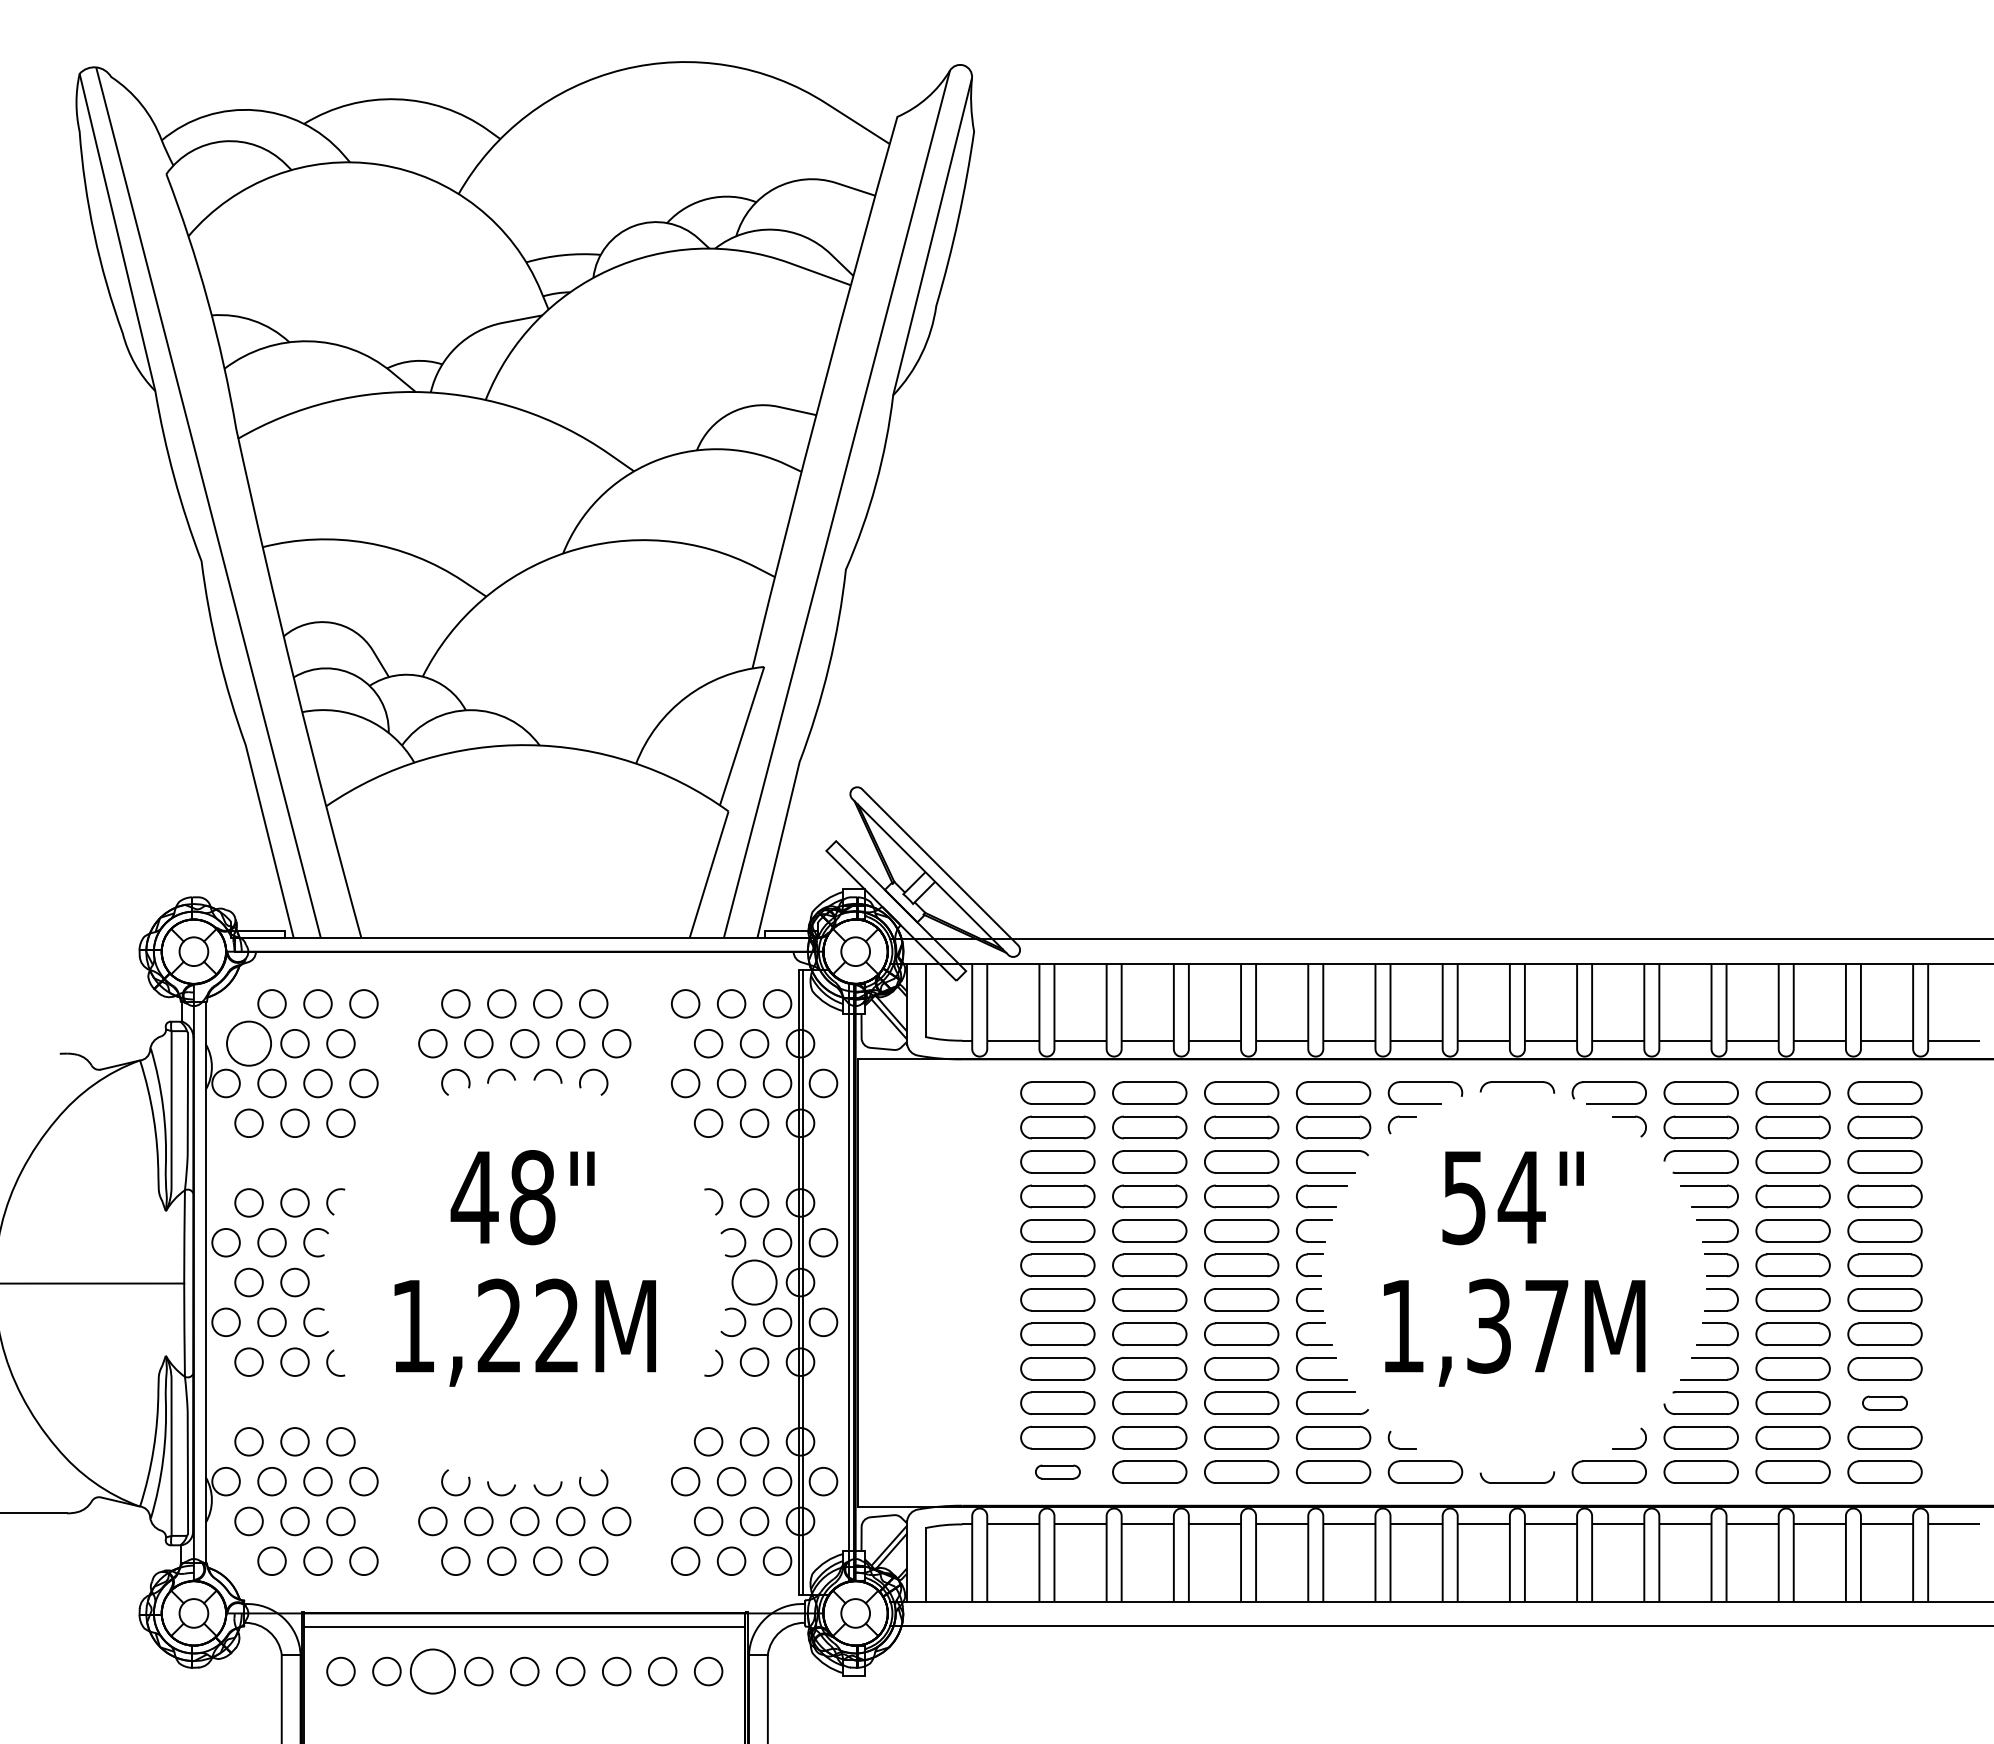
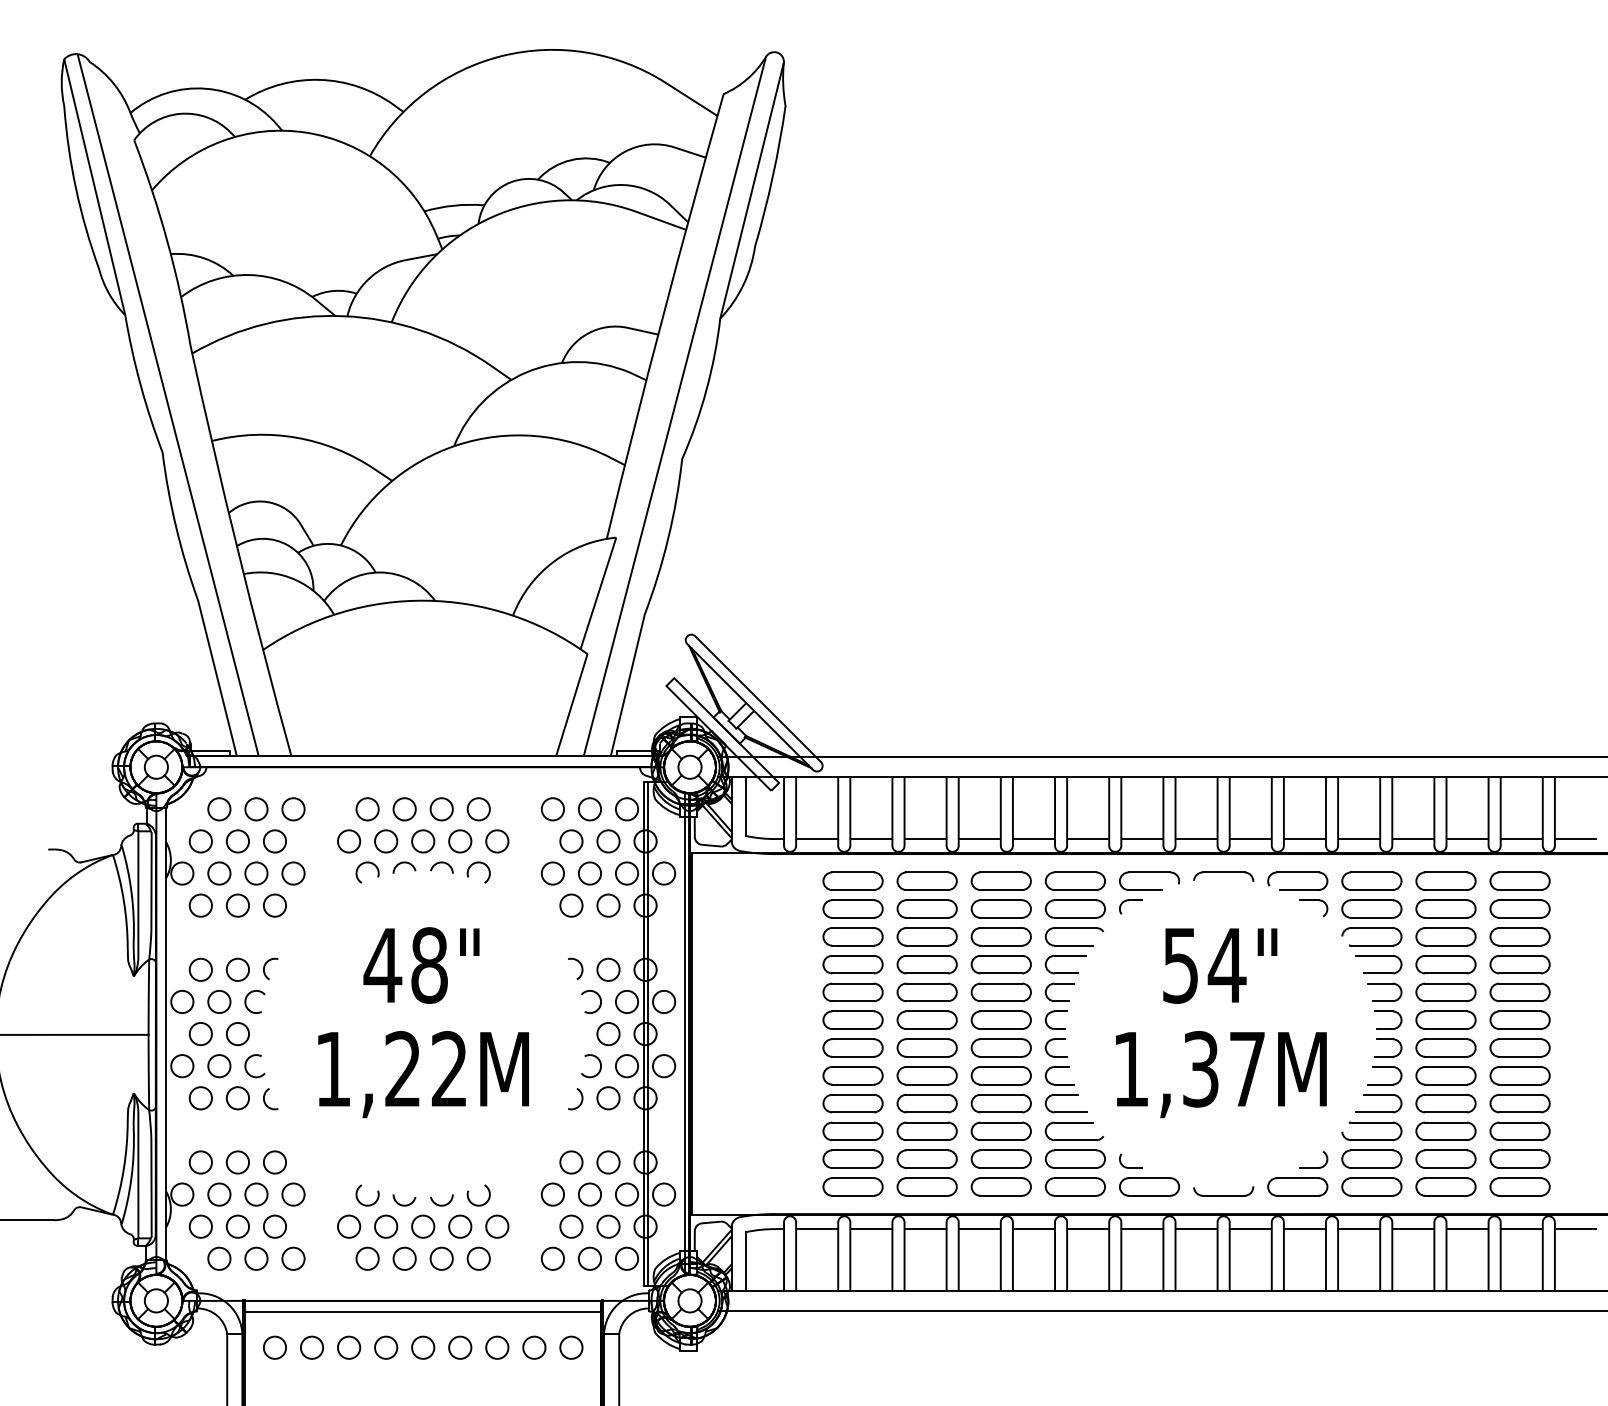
circle: (248, 1043) -> (200, 841), size x0.62
circle: (754, 1282) -> (608, 1034), size x0.62
part: (1884, 1402) -> (1519, 1130), size x1.67
part: (1057, 1471) -> (852, 1186), size x1.67
circle: (432, 1671) -> (348, 1347), size x0.62

